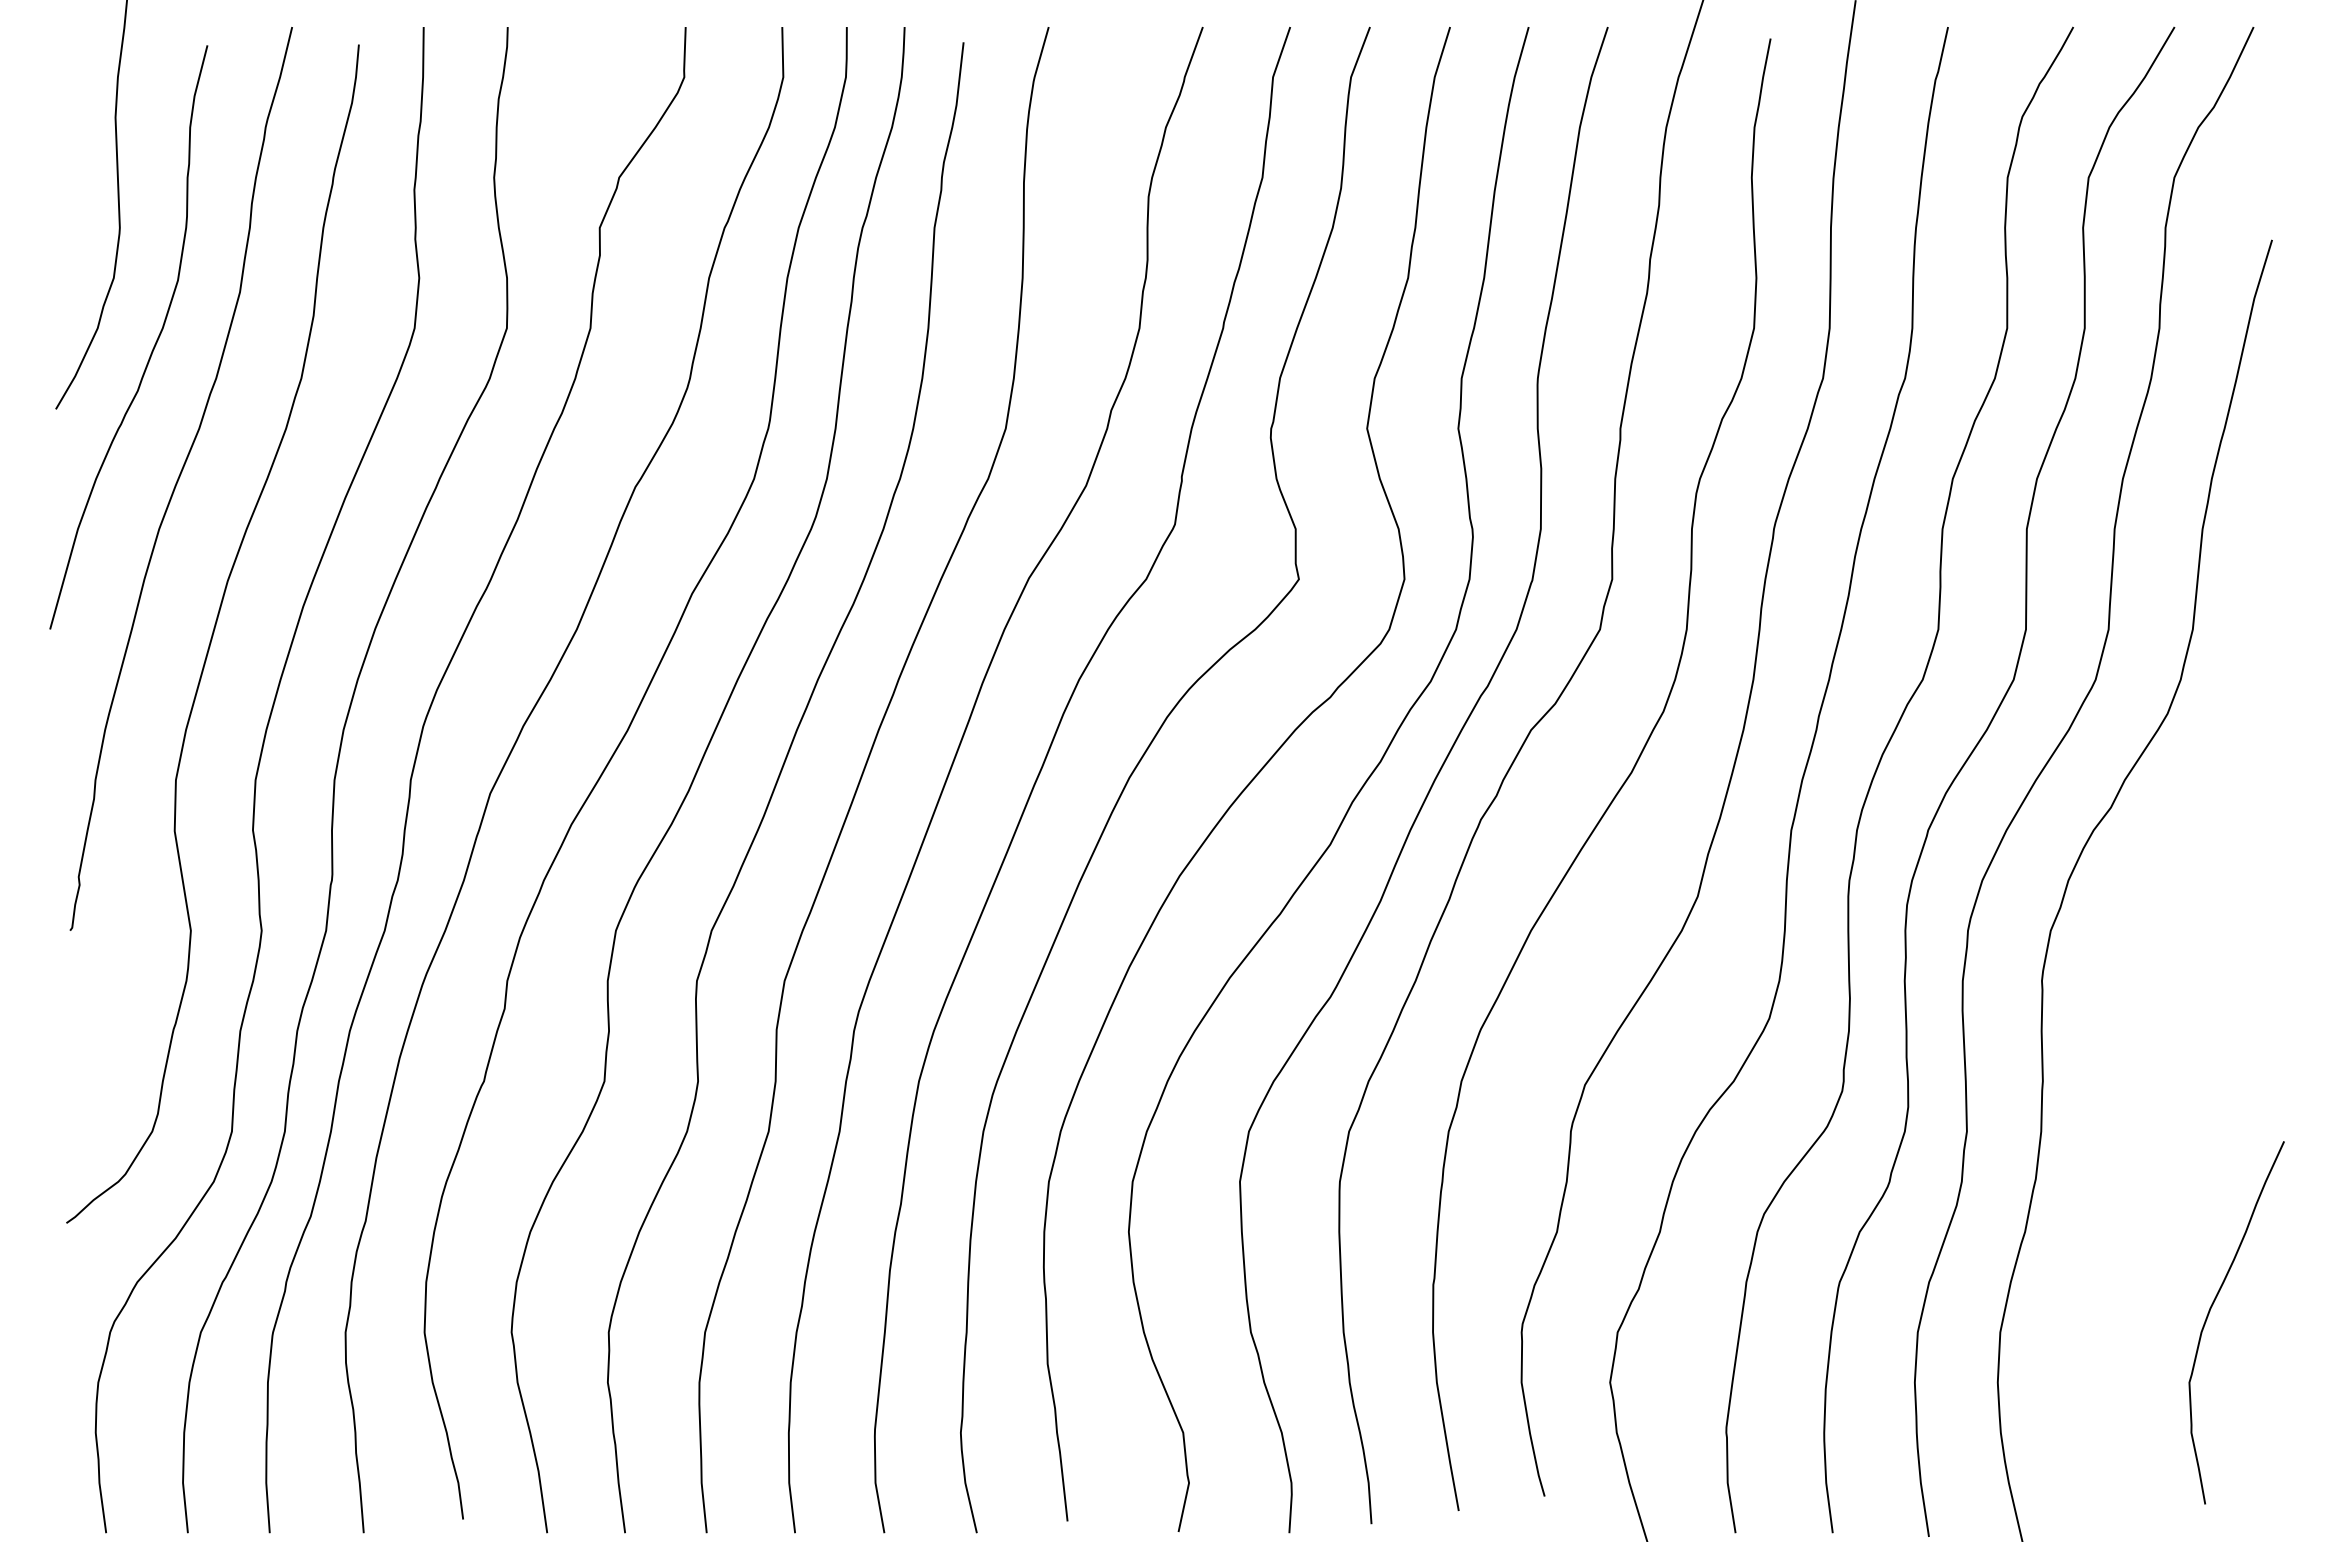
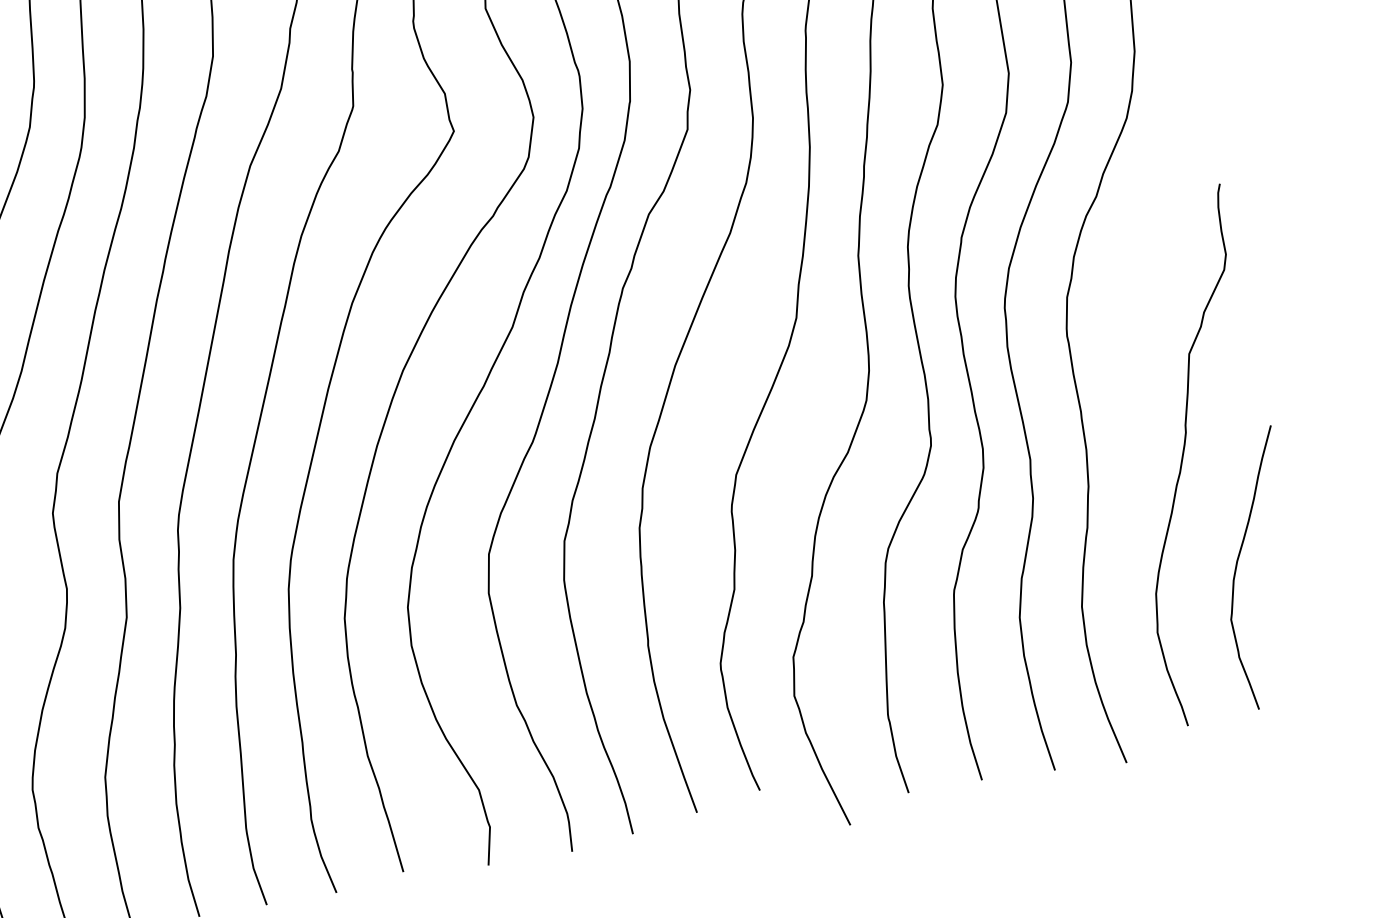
curve: (2166, 1157) -> (1184, 453), added

